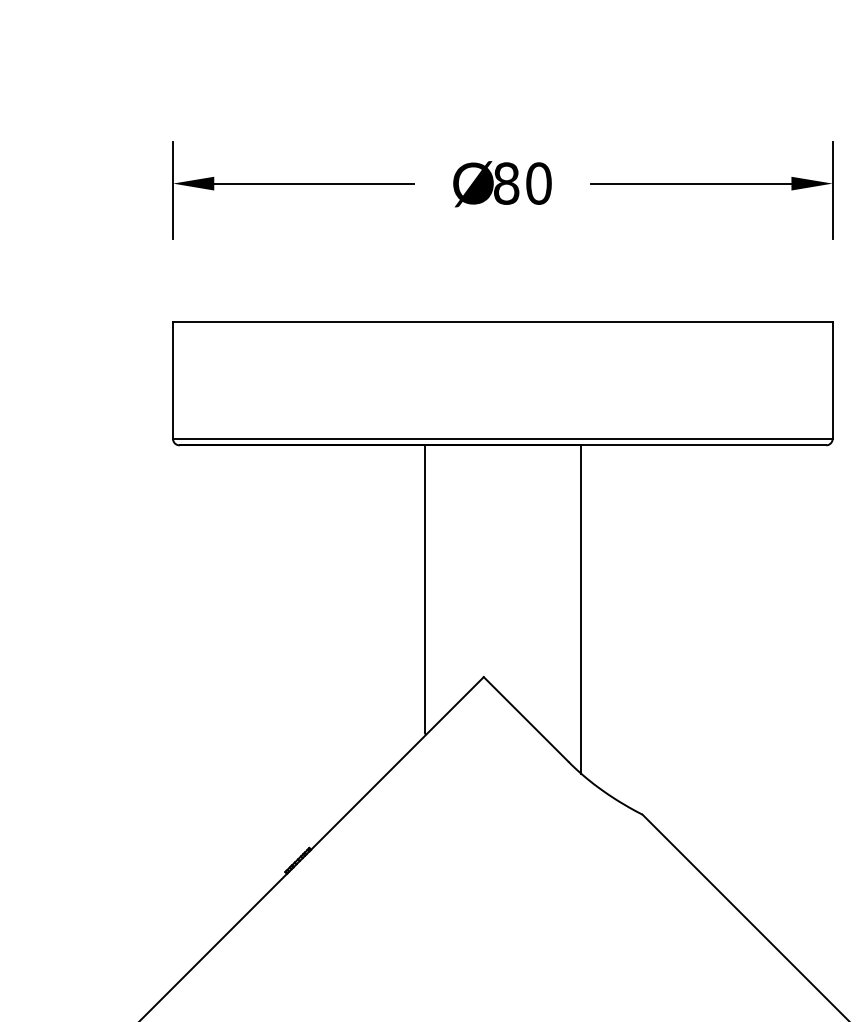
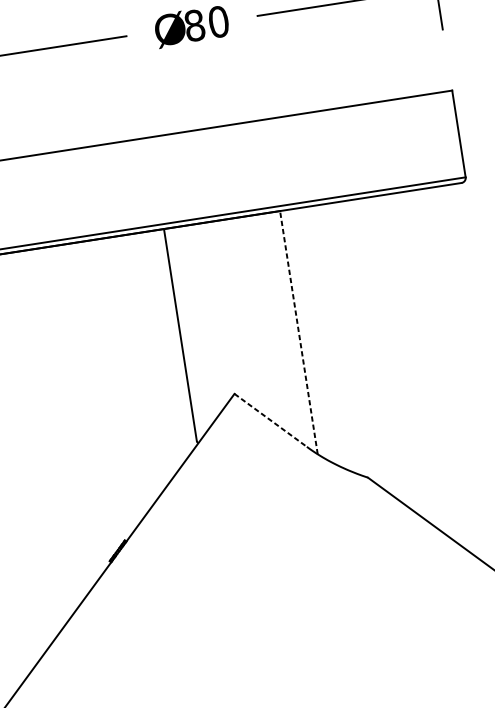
line: (581, 609) -> (299, 332), solid -> dashed
line: (526, 719) -> (271, 420), solid -> dashed

